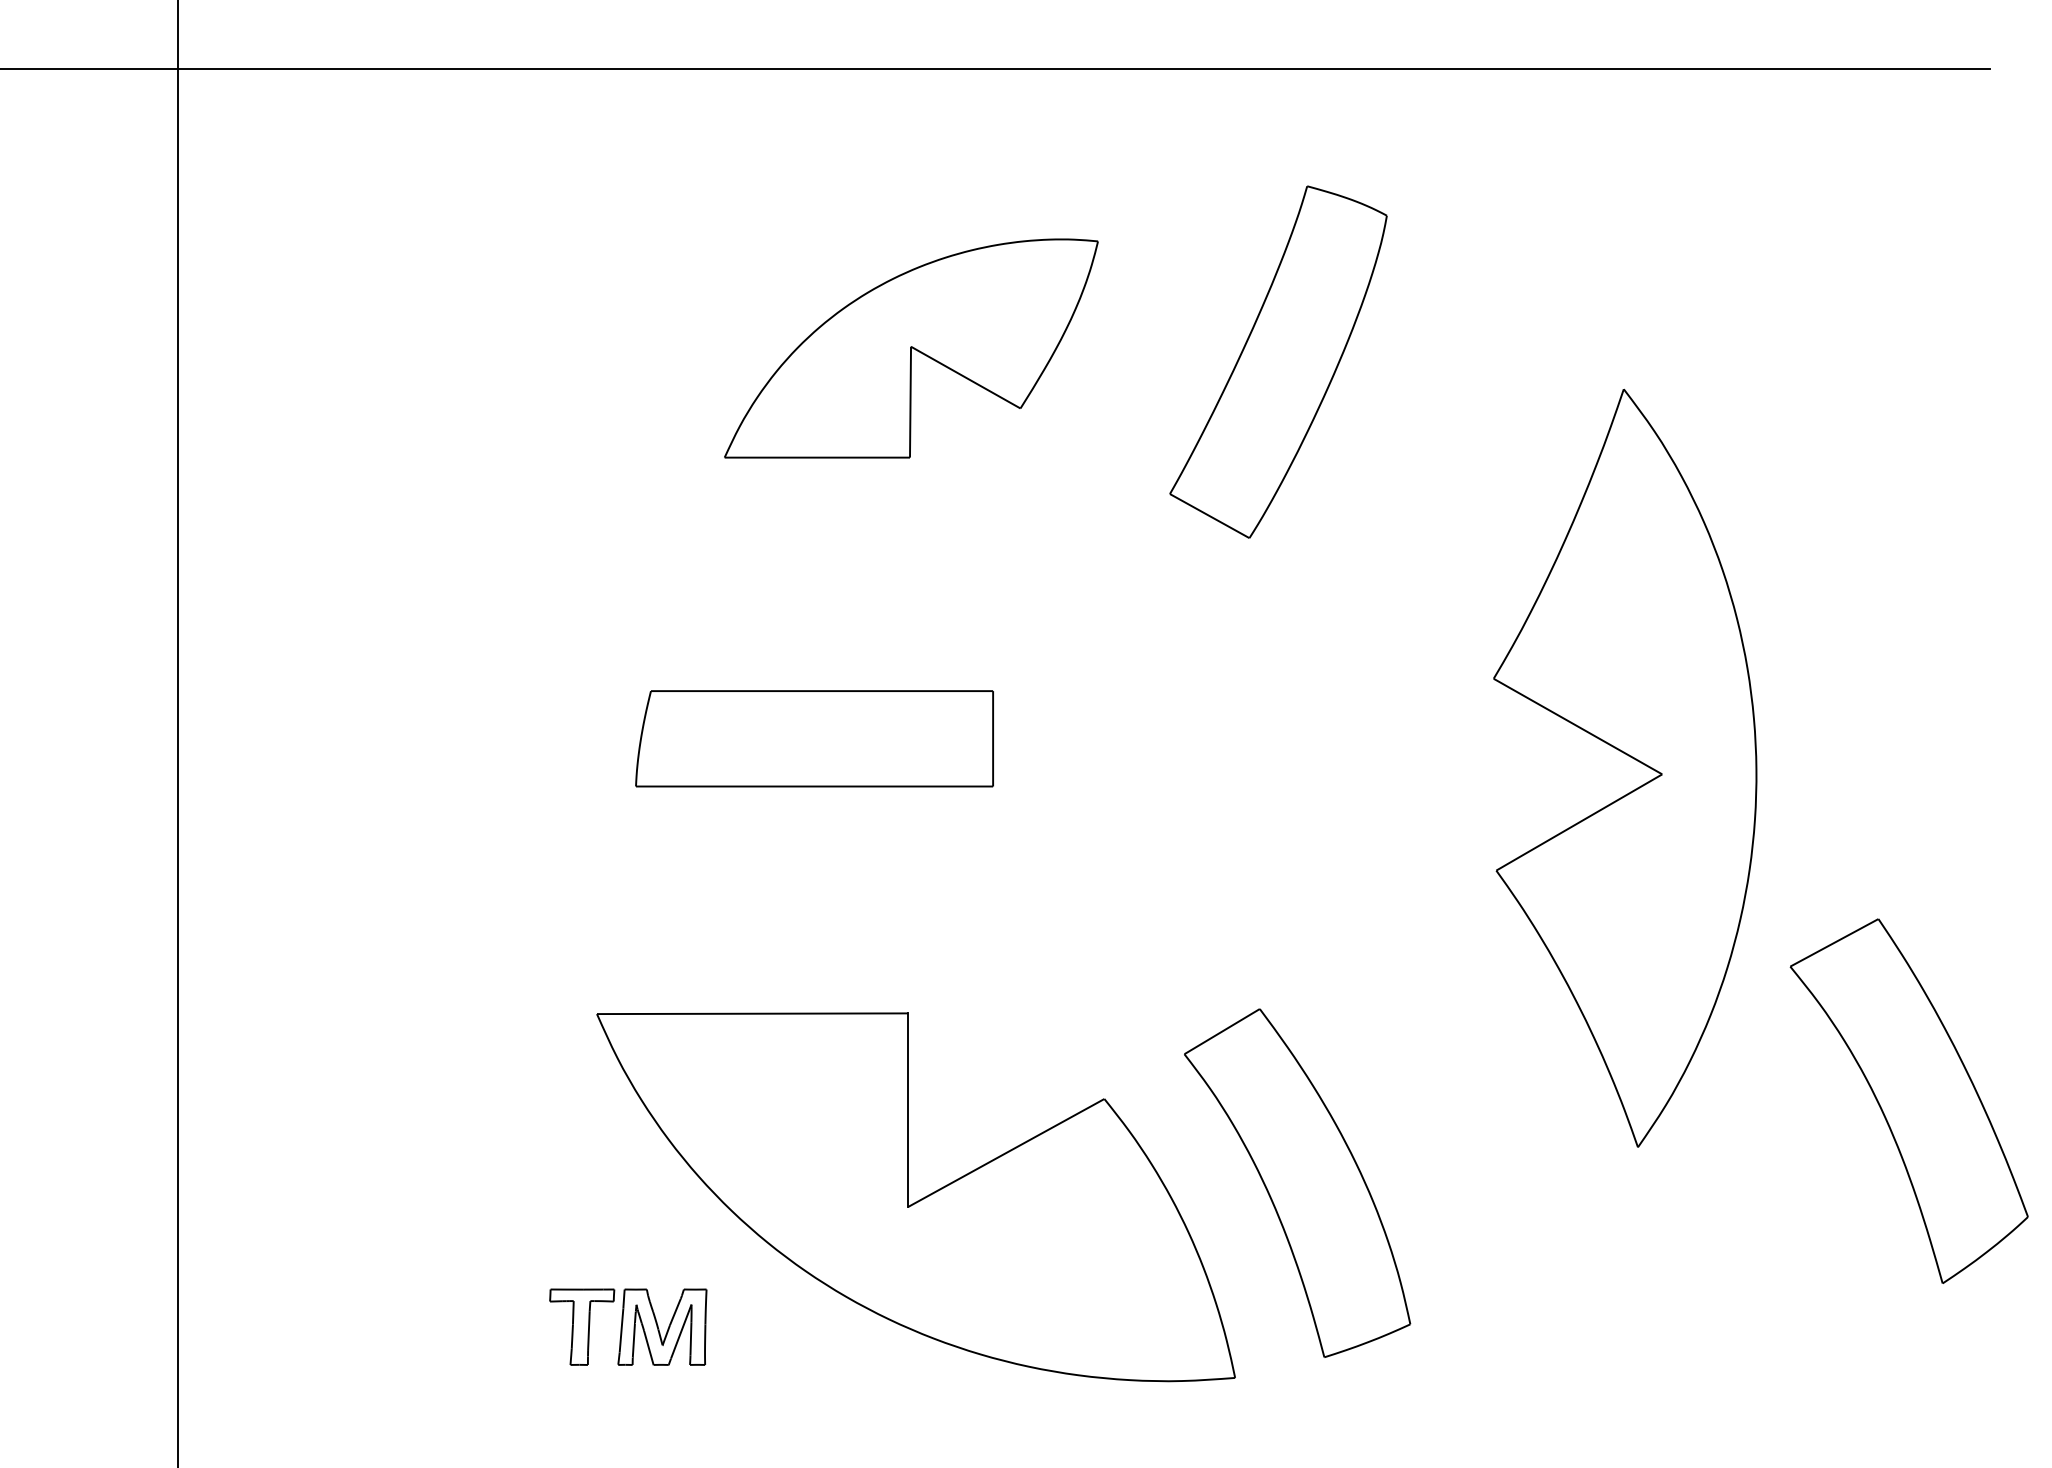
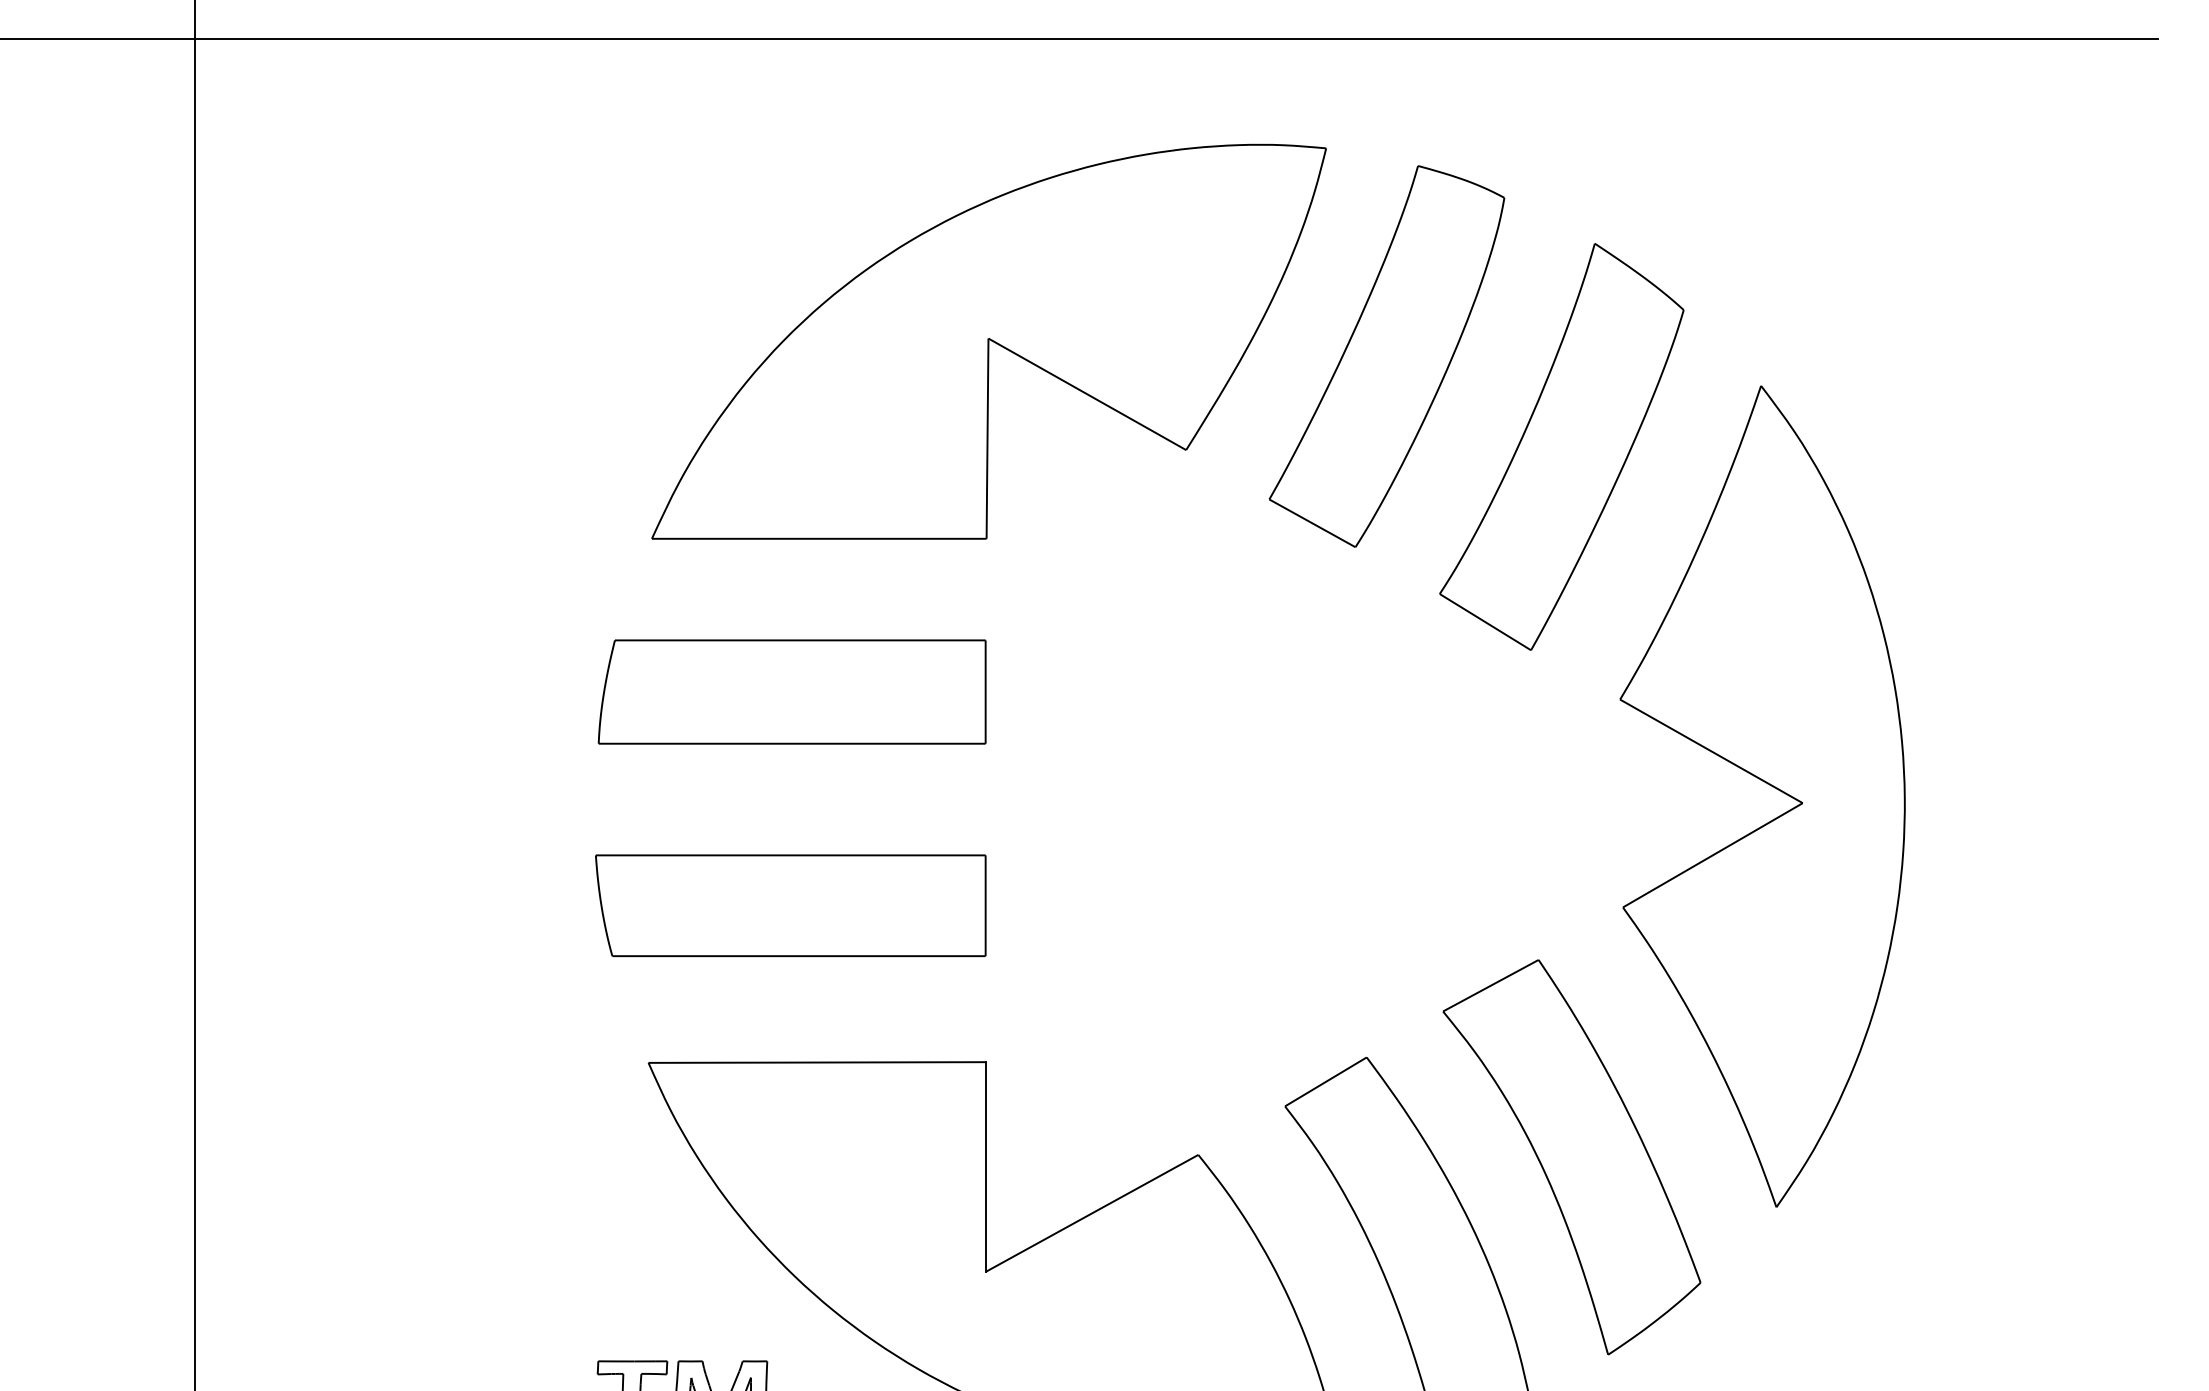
part: (911, 348) -> (989, 341), size x1.67
part: (1439, 445) -> (1561, 446), added
part: (814, 738) -> (792, 691), moved
part: (727, 868) -> (789, 905), added
part: (1908, 1100) -> (1571, 1156), moved

